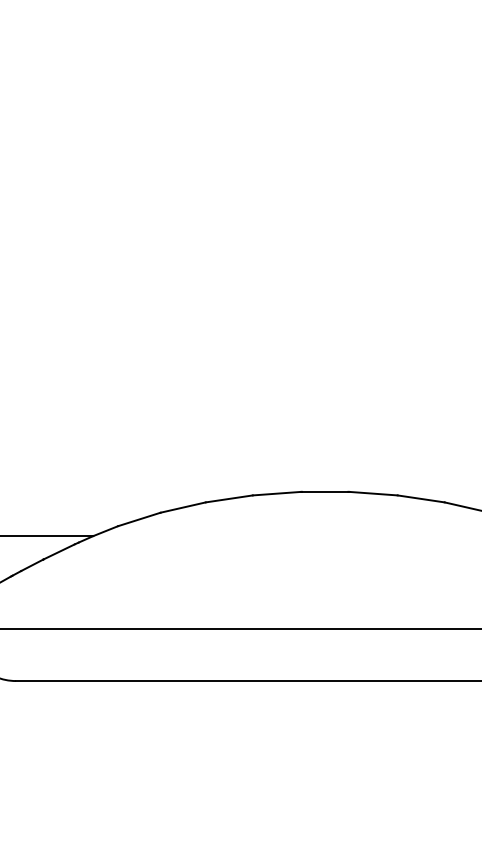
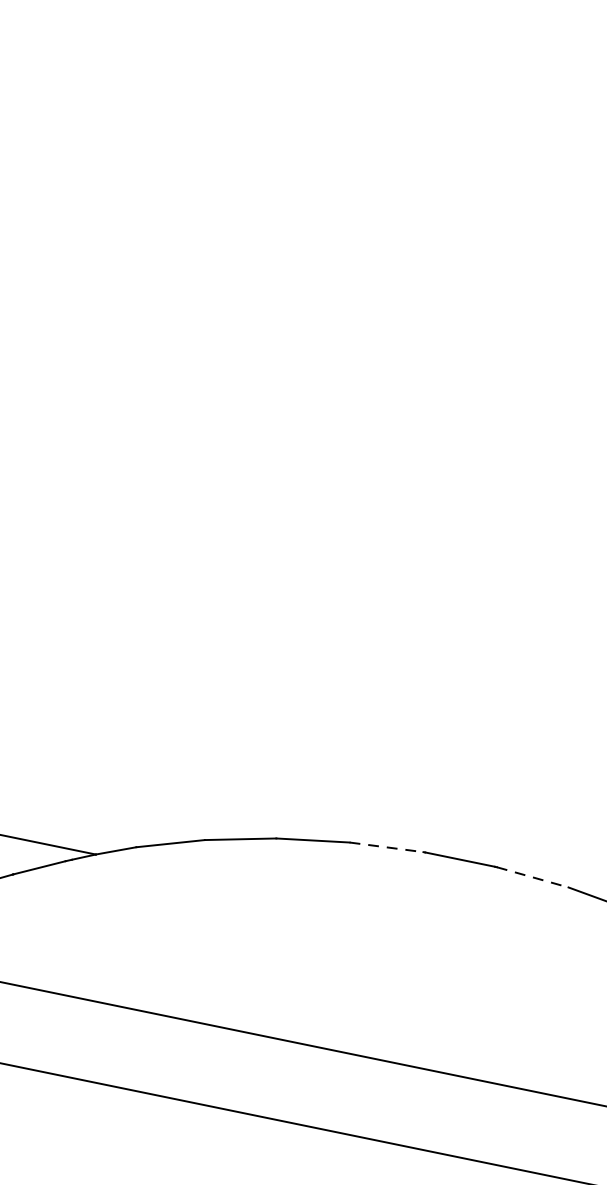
line: (277, 493) -> (387, 847), solid -> dashed
line: (374, 493) -> (534, 877), solid -> dashed

